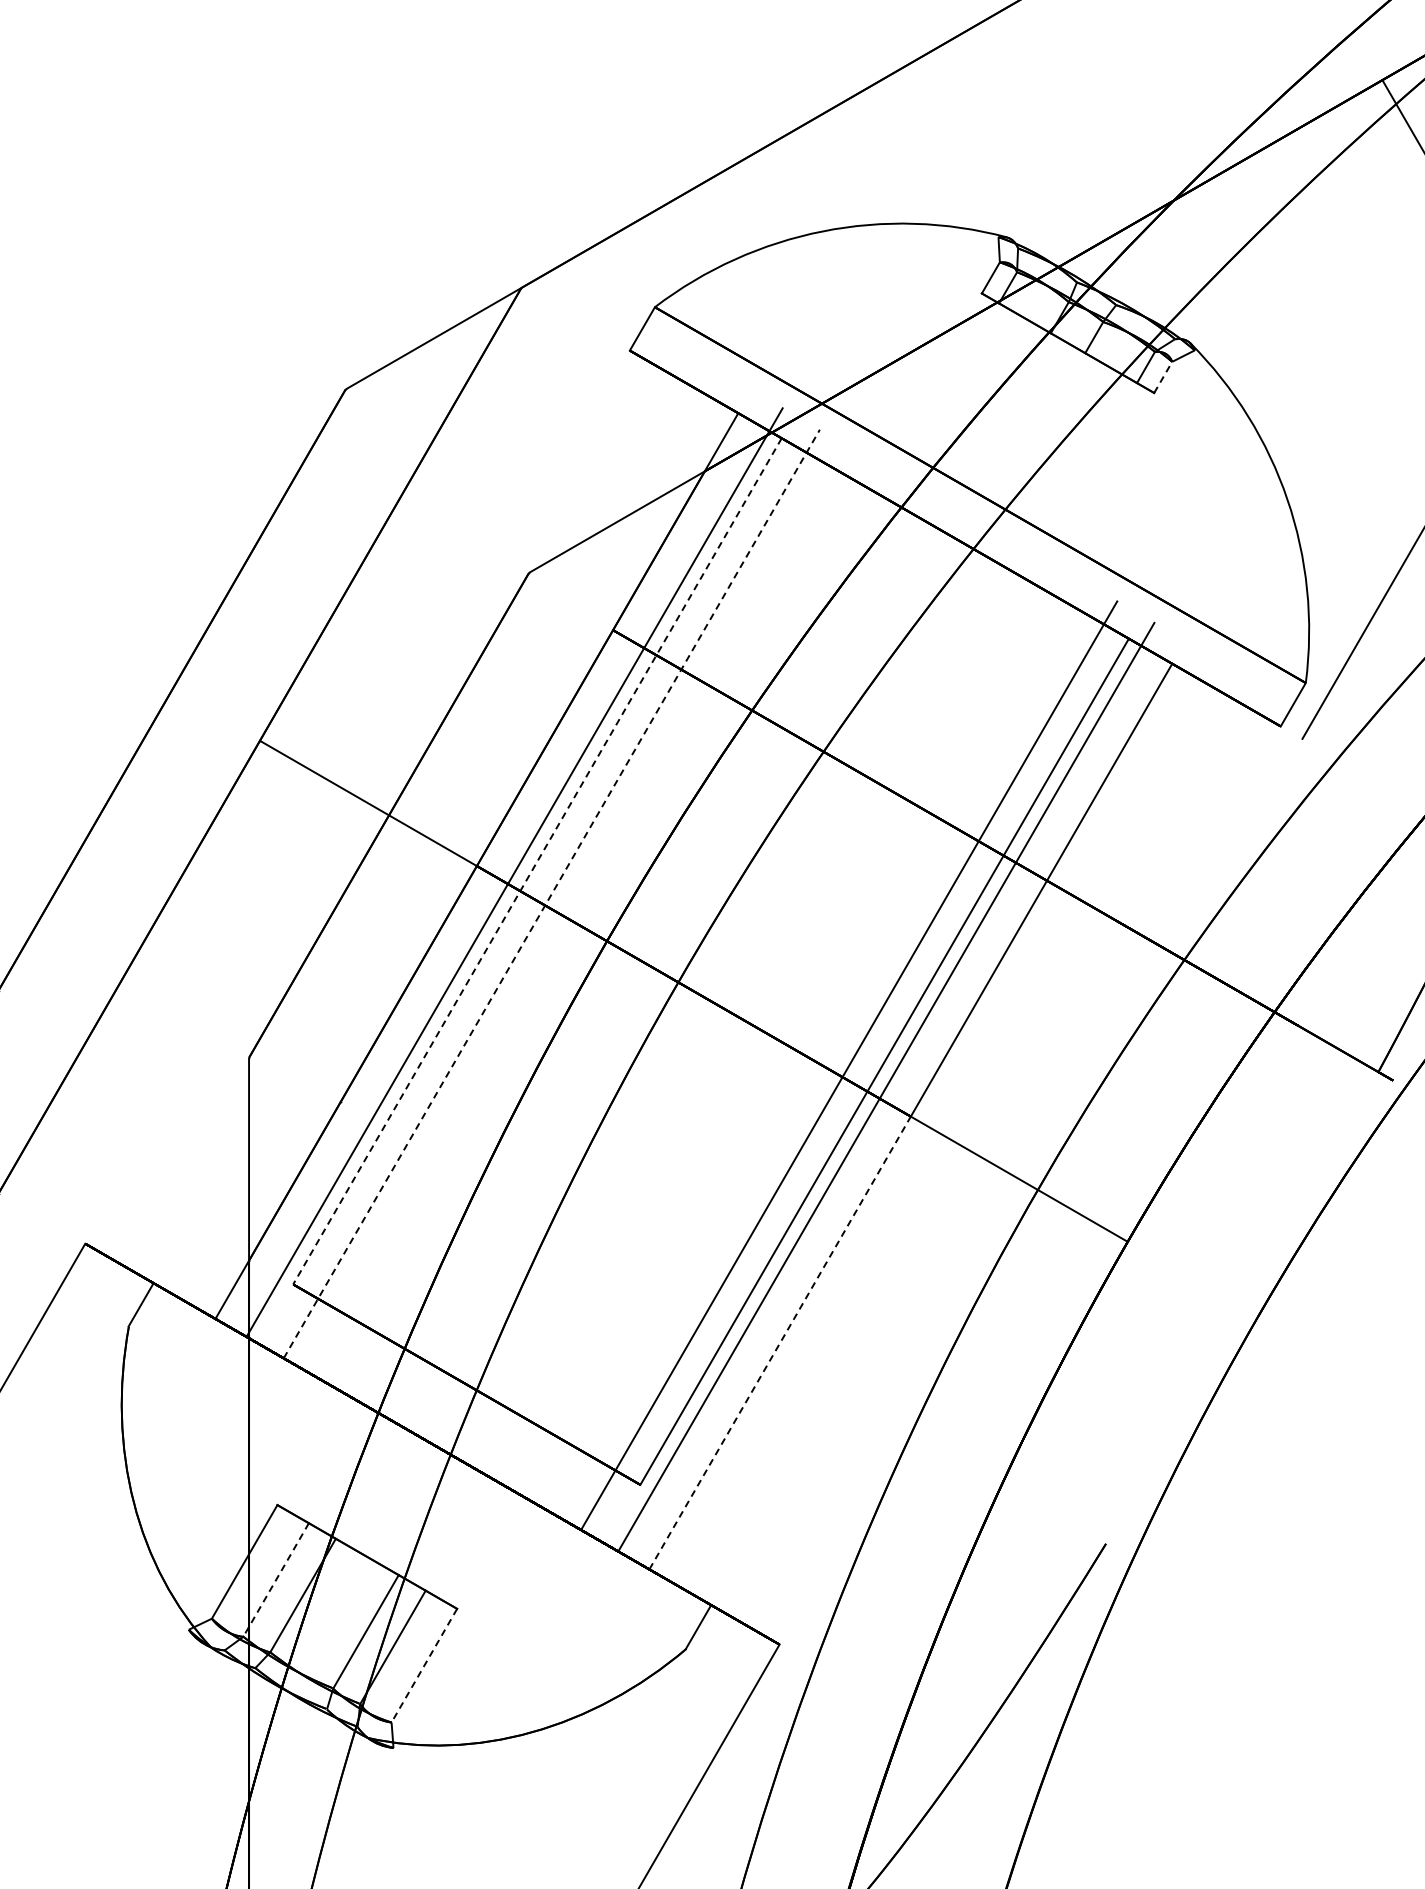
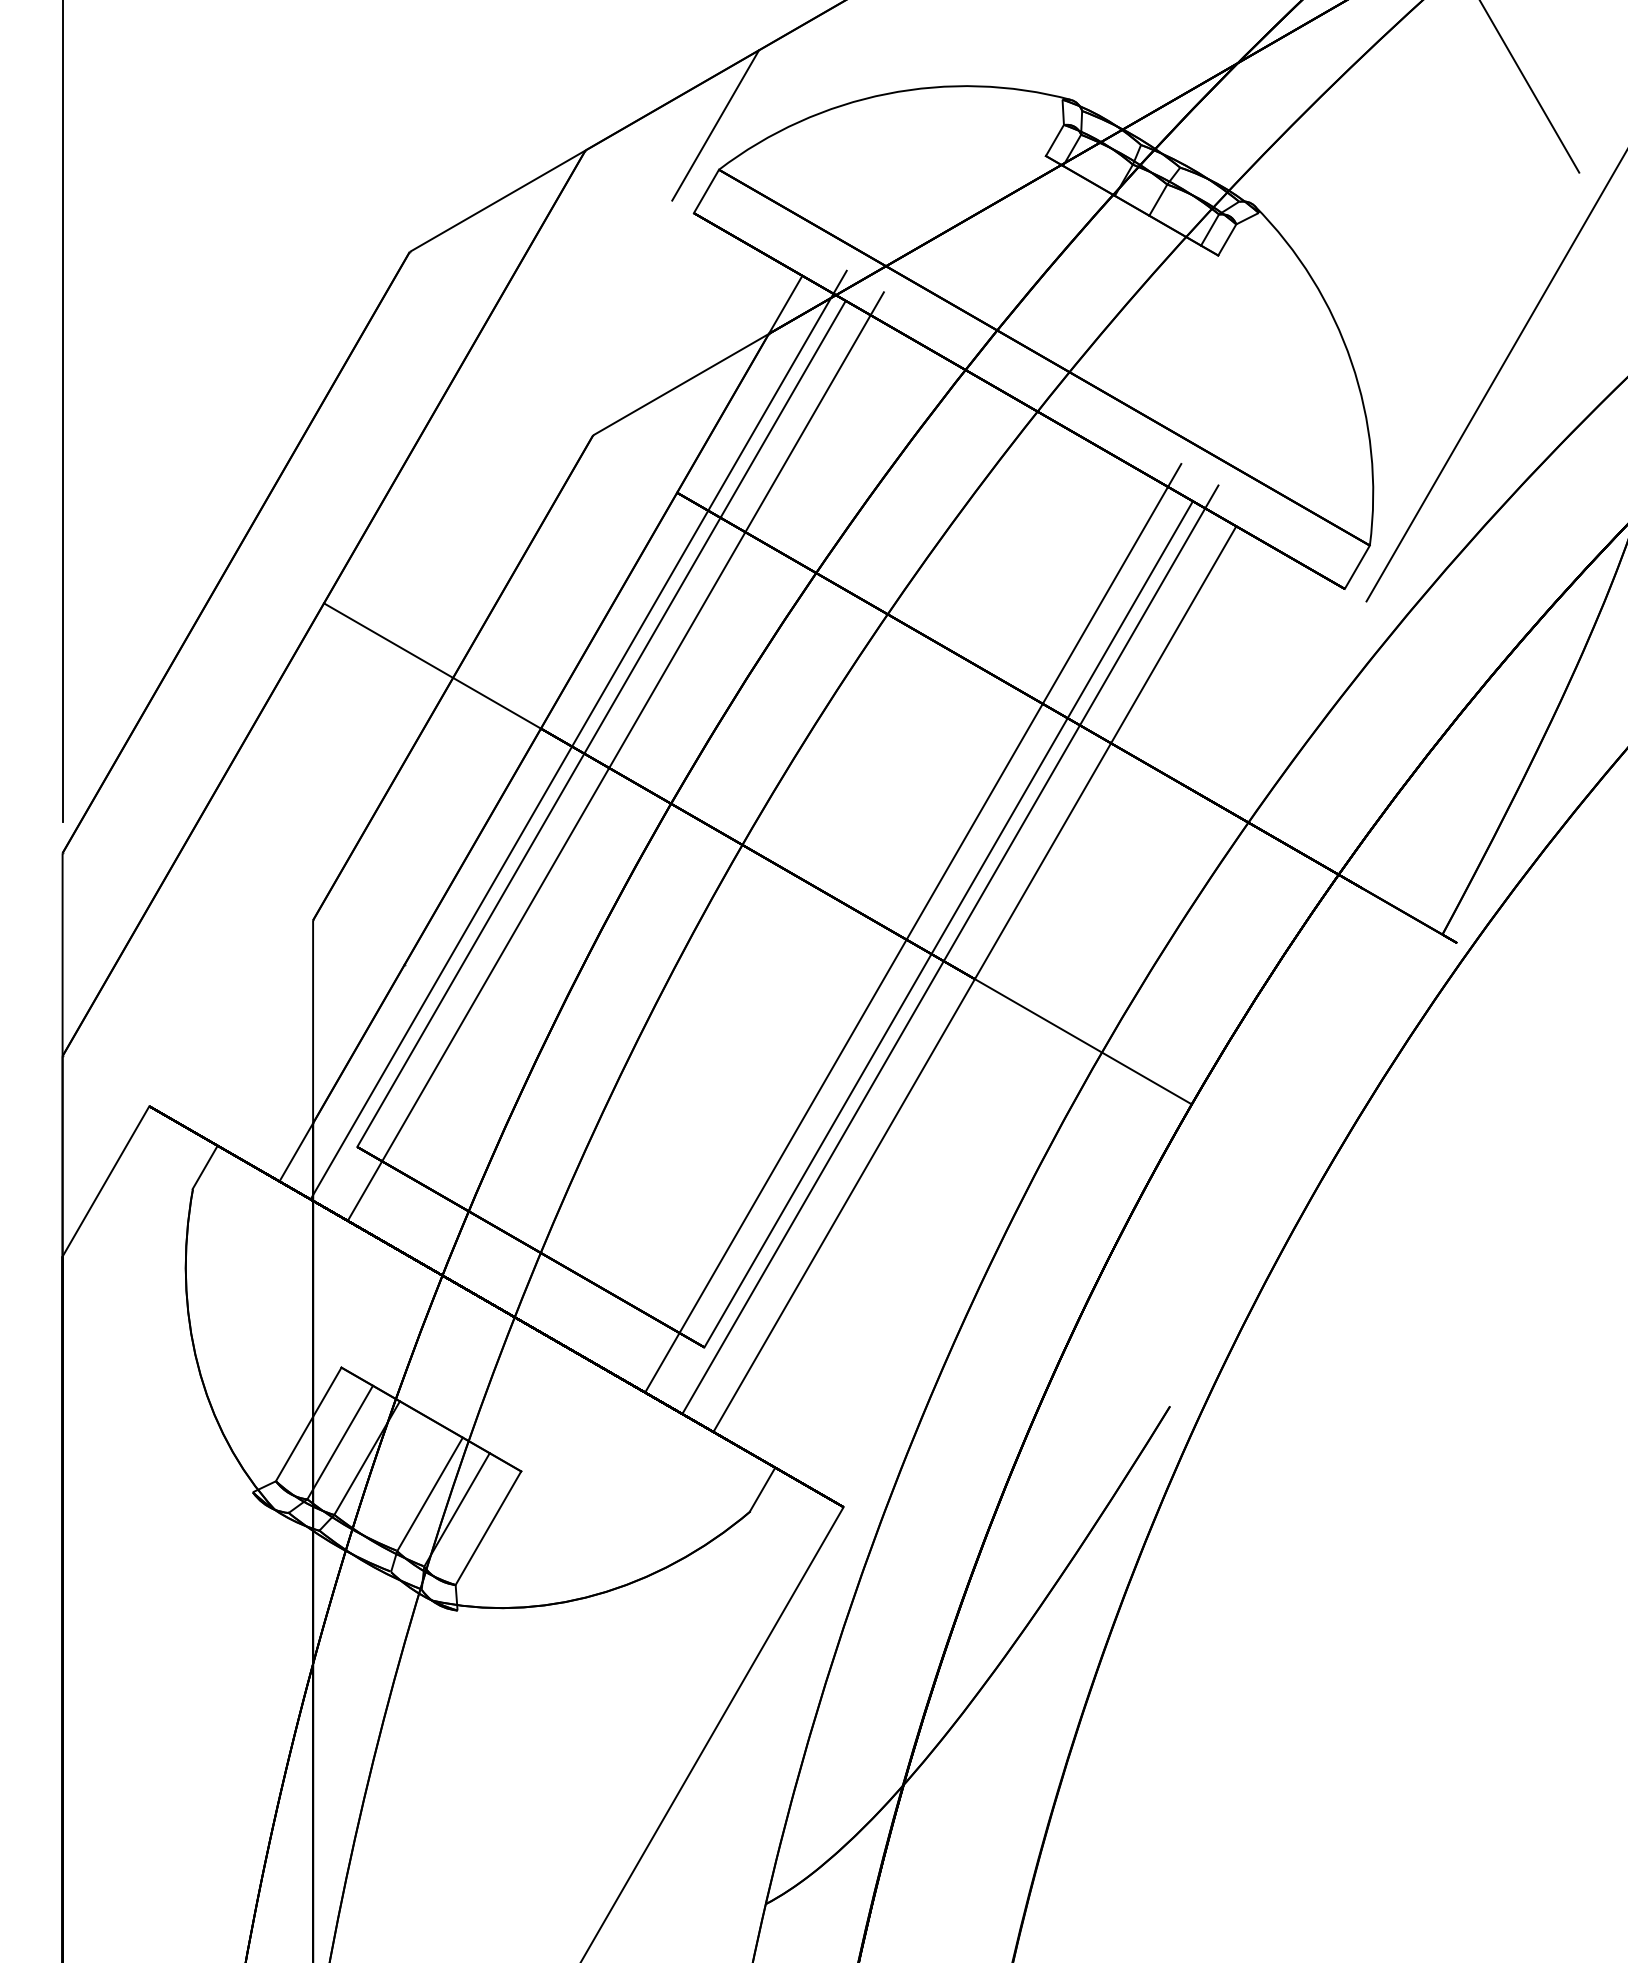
line: (651, 262) -> (715, 125), added
line: (1163, 376) -> (1227, 239), dashed -> solid
line: (537, 860) -> (601, 723), dashed -> solid
line: (552, 893) -> (616, 756), dashed -> solid
line: (780, 1342) -> (844, 1205), dashed -> solid
line: (276, 1579) -> (340, 1442), dashed -> solid
line: (424, 1665) -> (488, 1528), dashed -> solid

